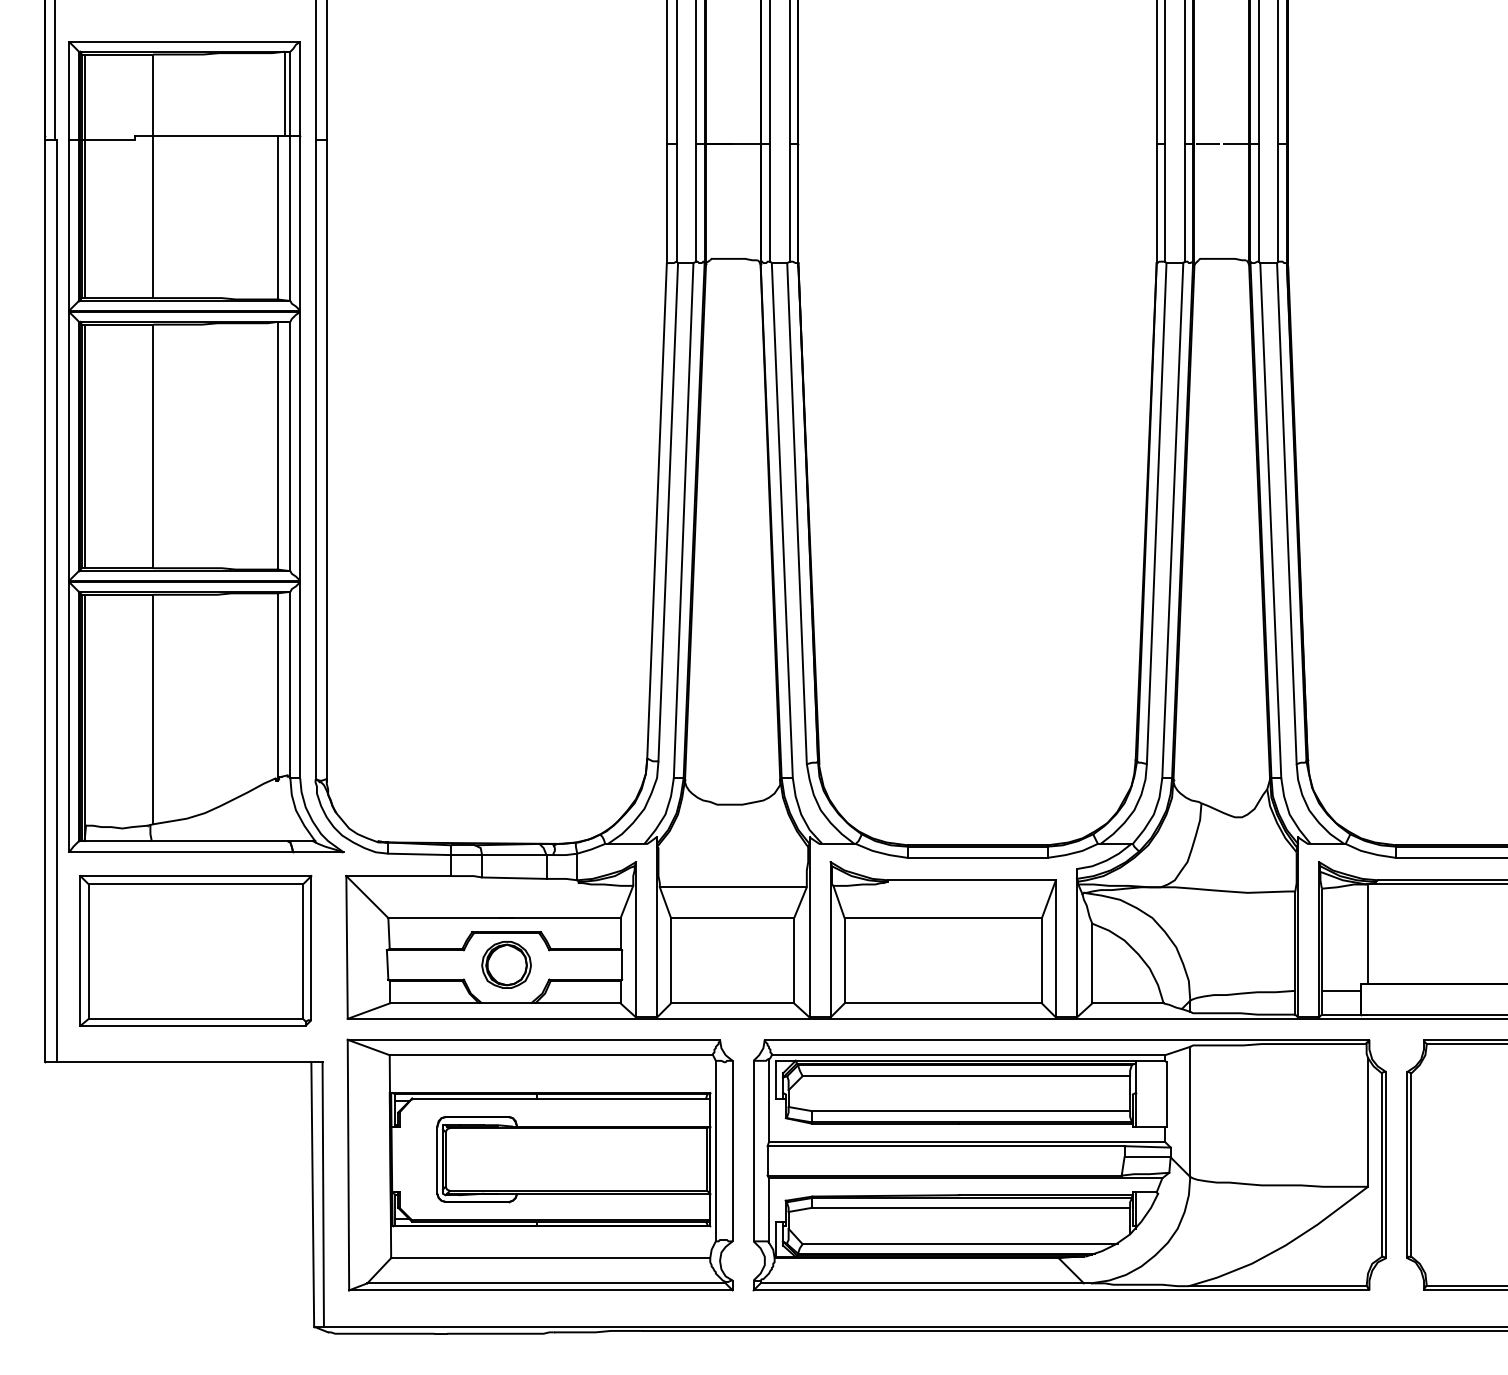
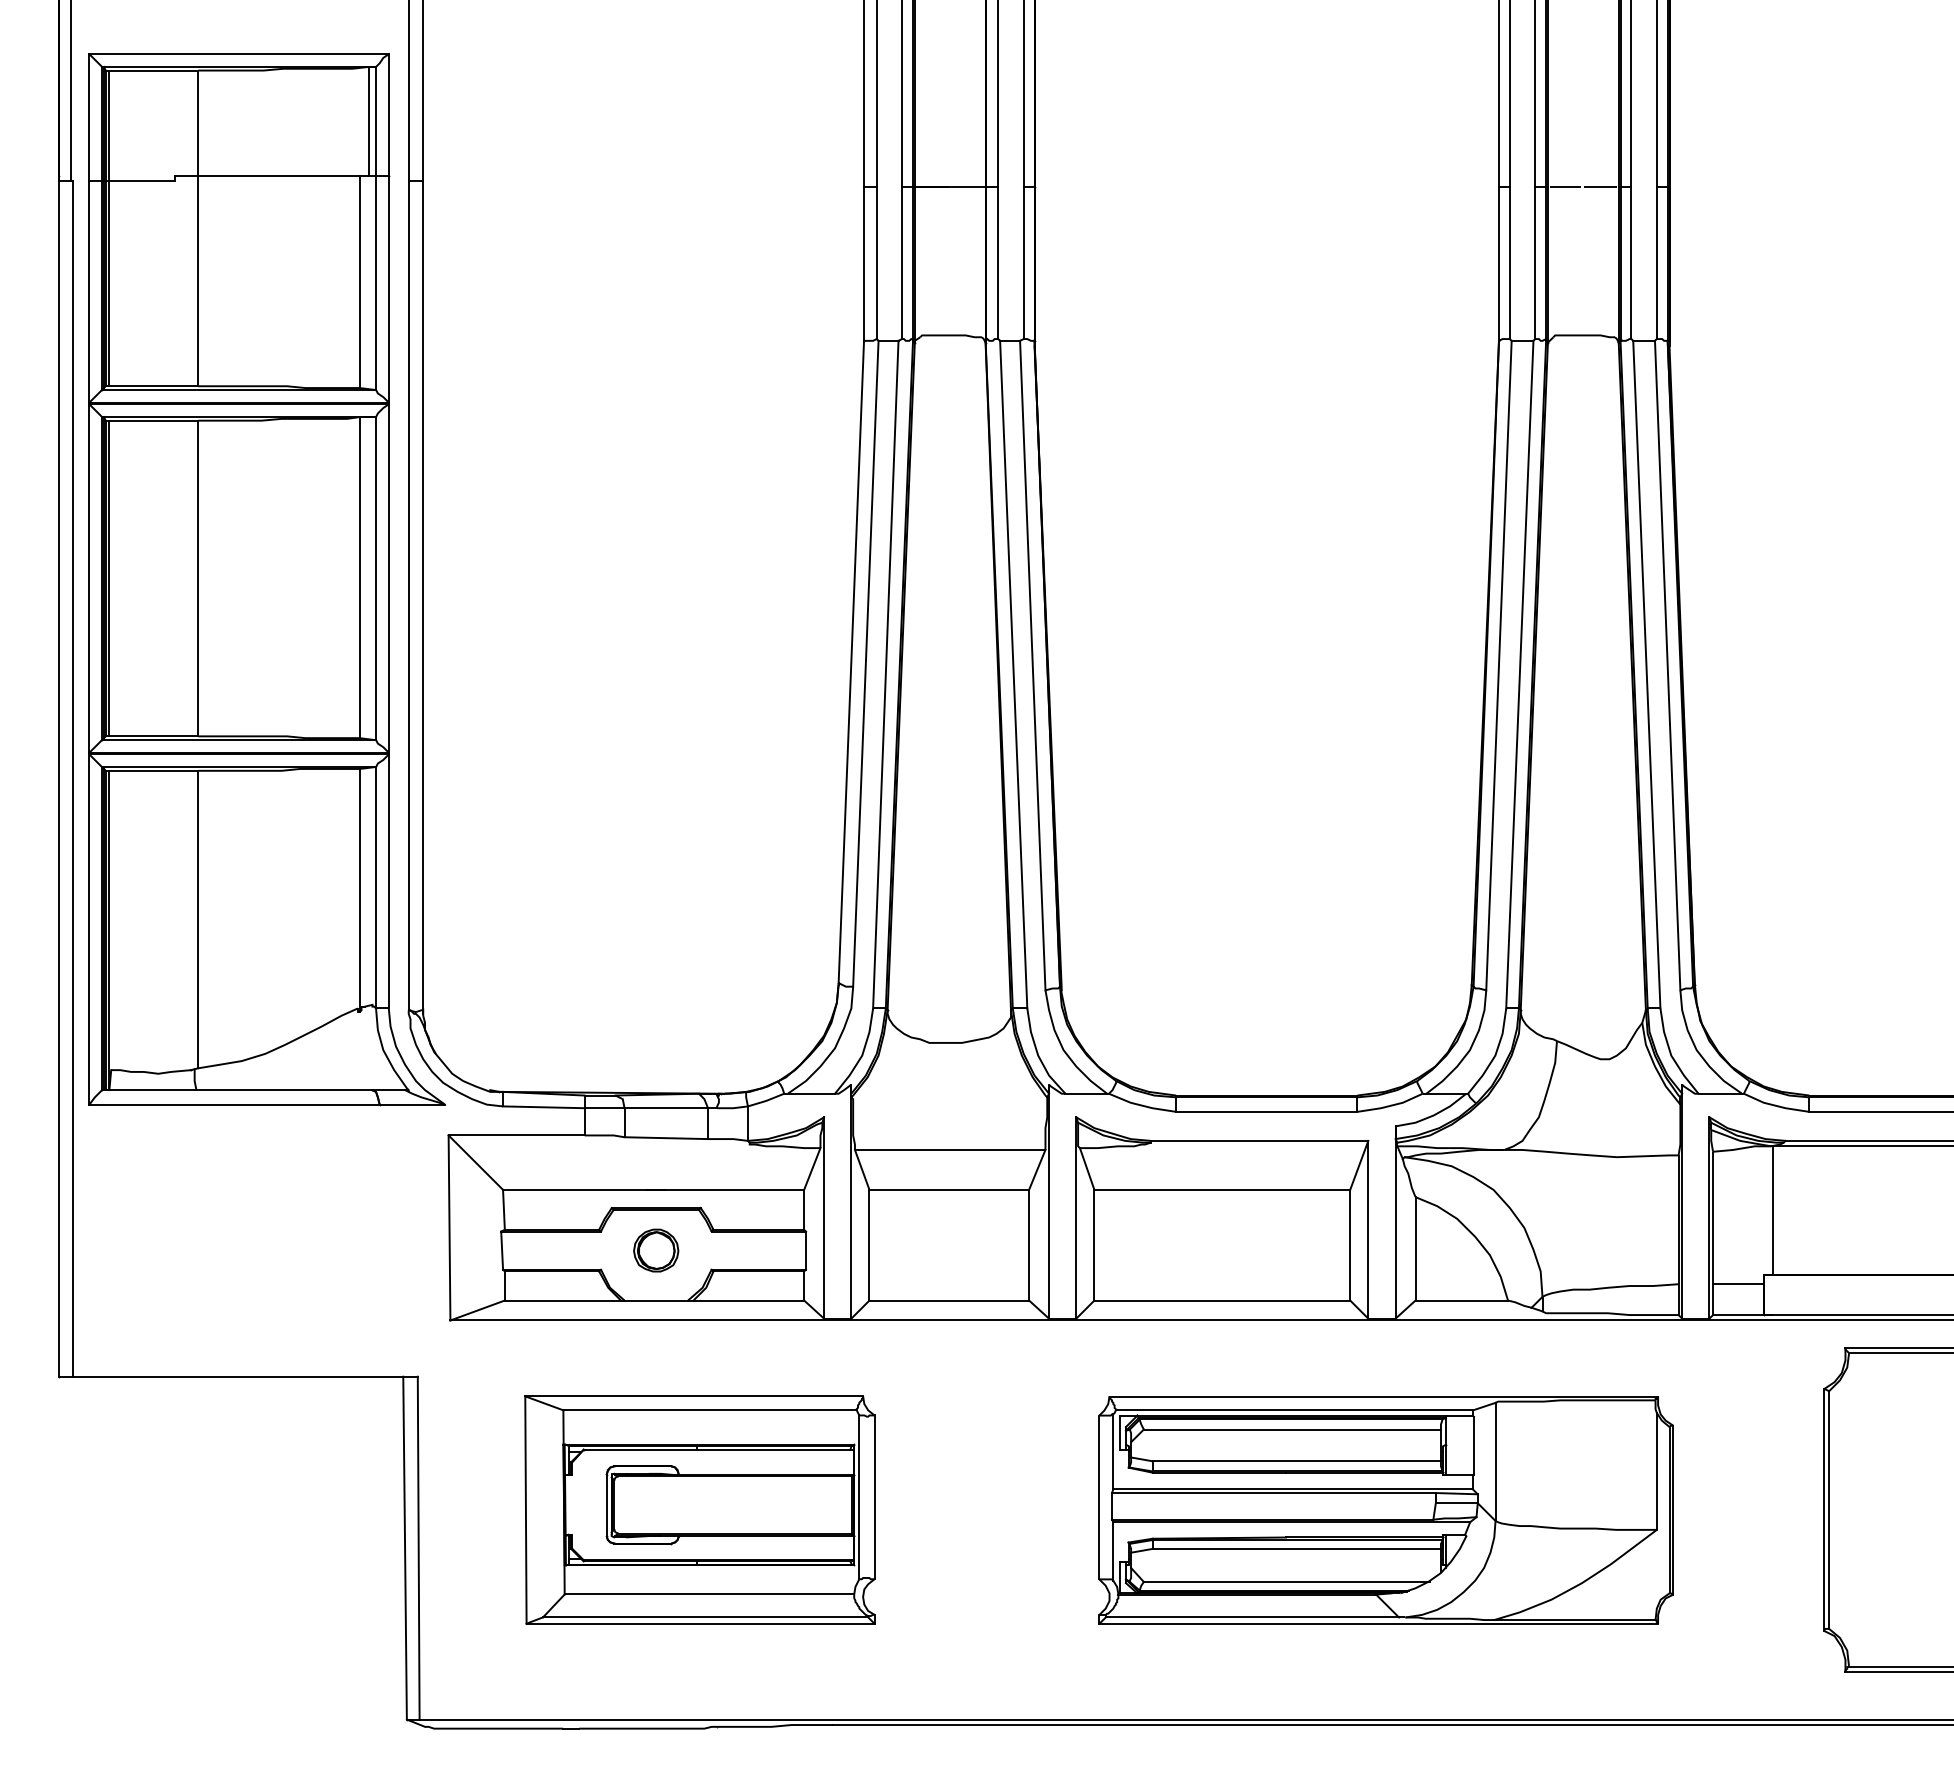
part: (195, 950) -> (253, 1232), removed
part: (505, 964) -> (655, 1250), size x0.7
part: (539, 1164) -> (699, 1509), size x0.7
part: (1069, 1165) -> (1385, 1510), size x0.7

